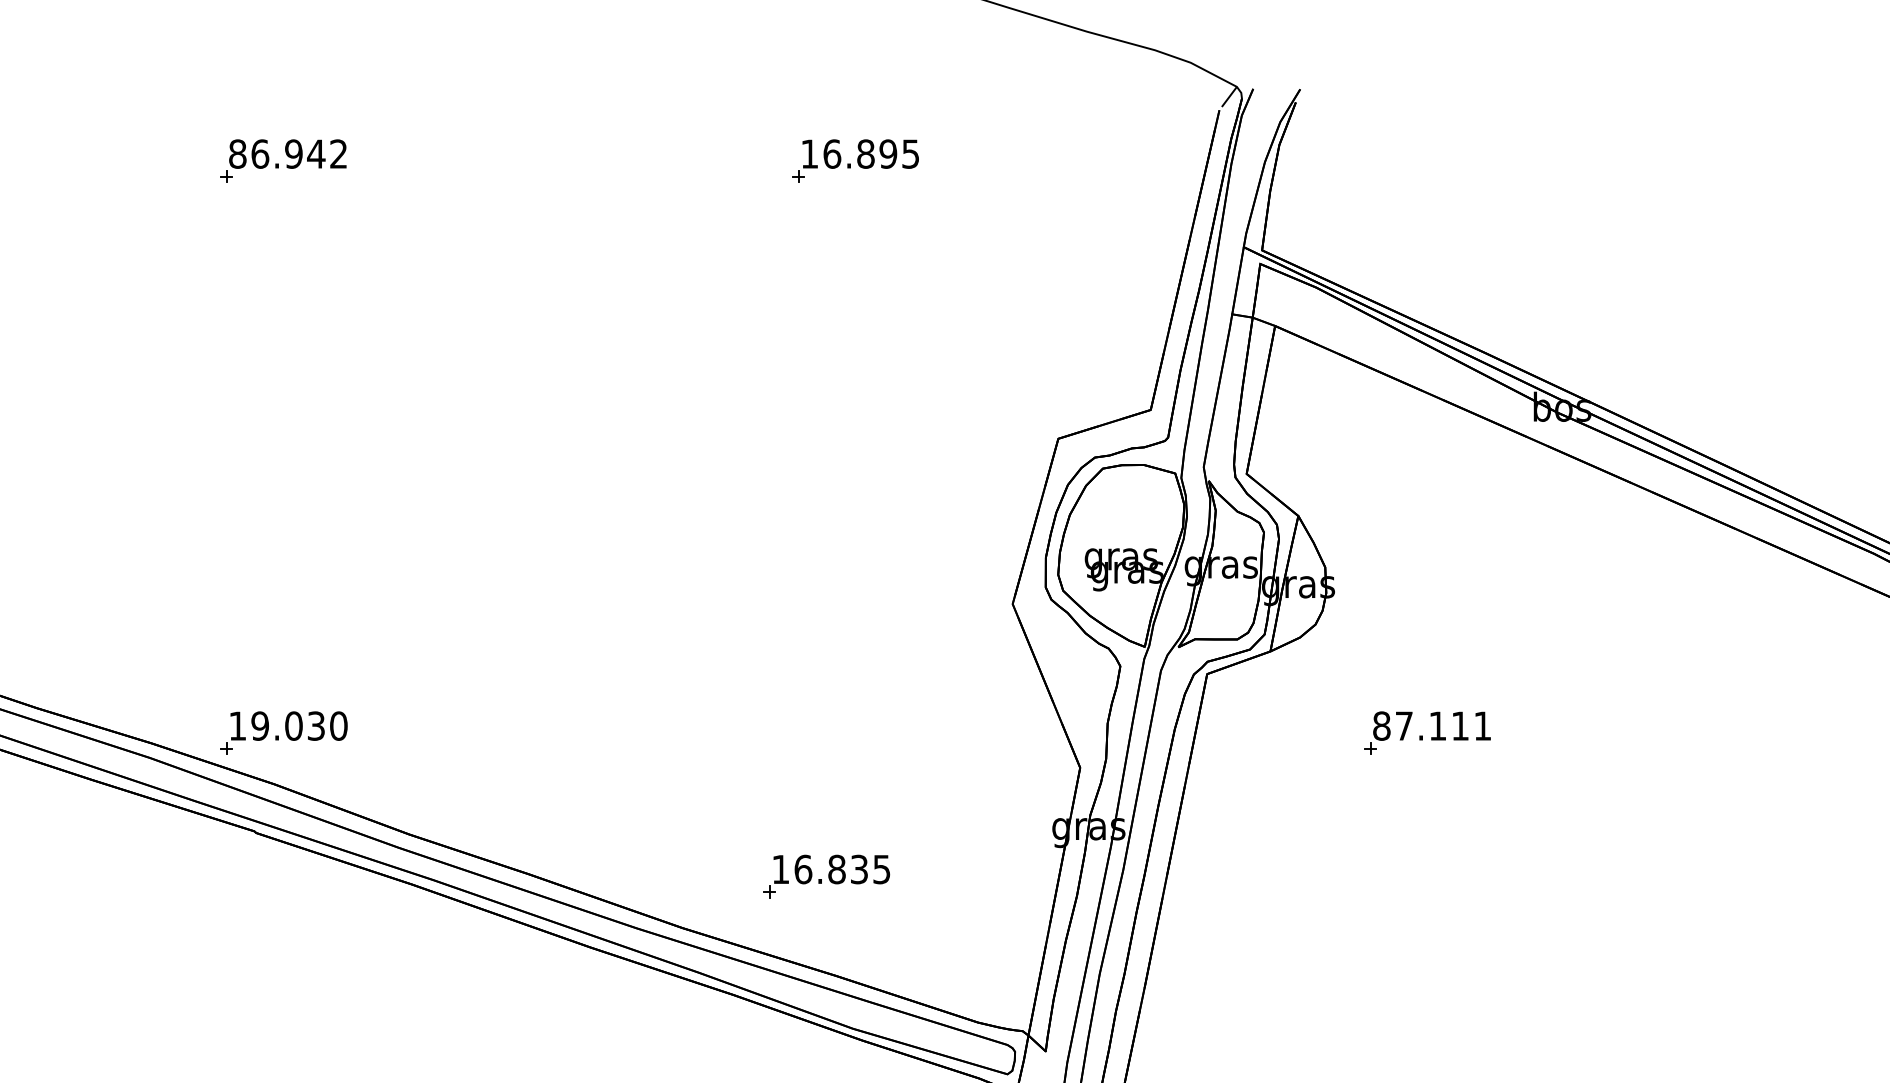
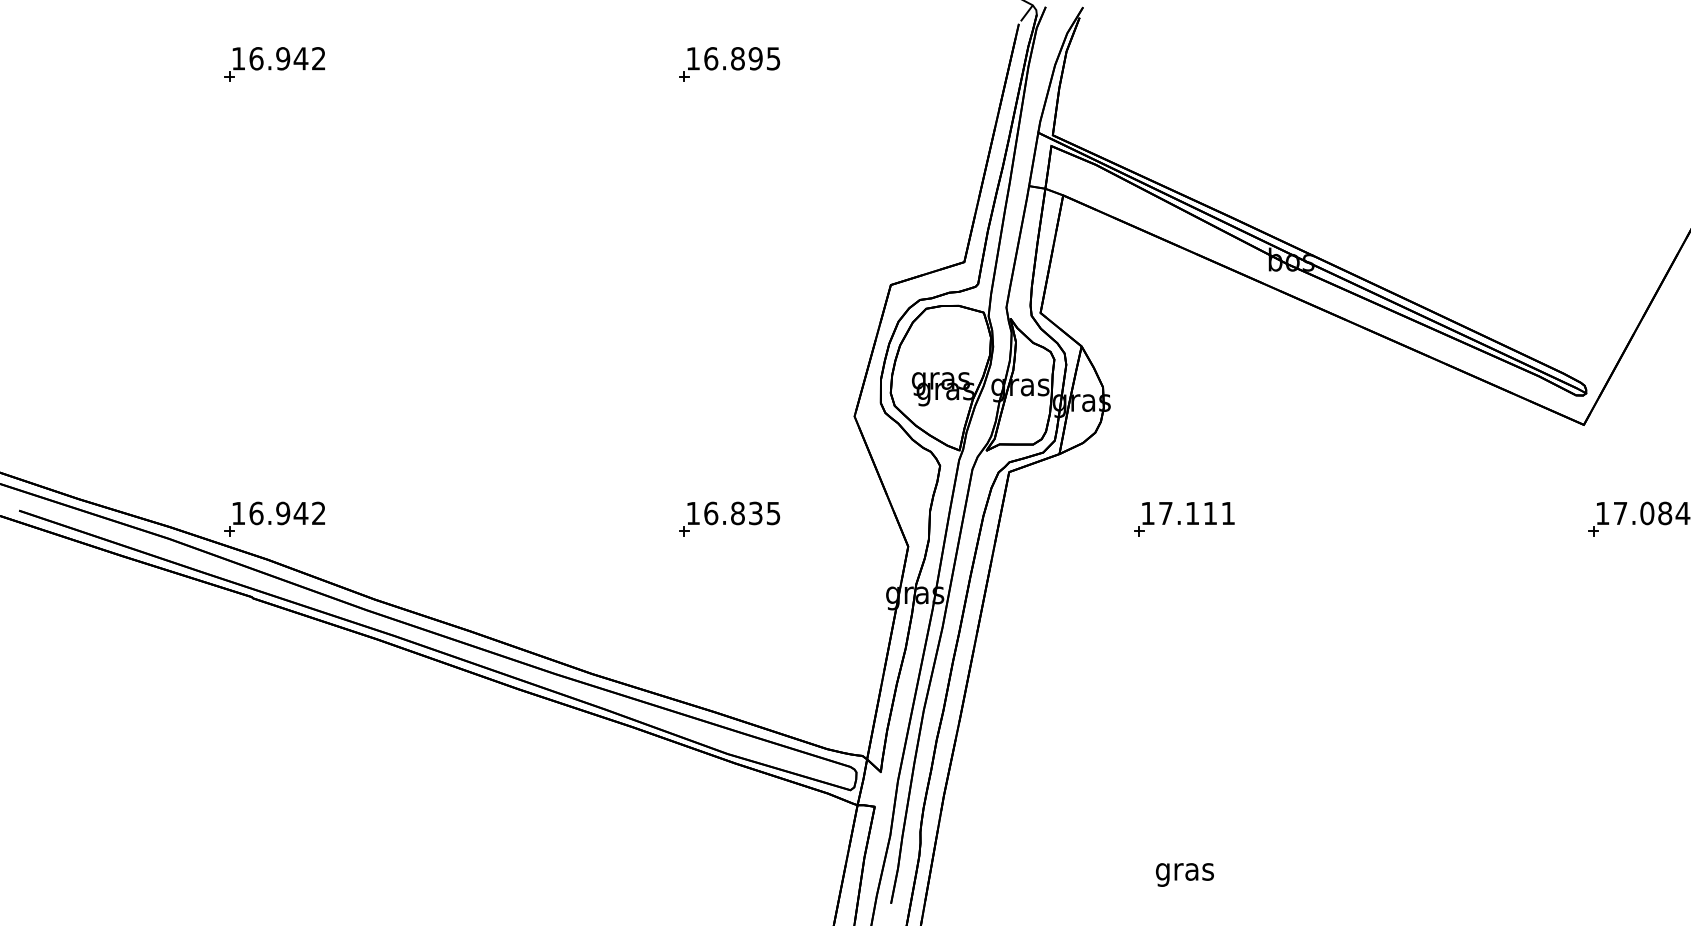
text: (237, 153) -> (238, 58), 86.942 -> 16.942
text: (299, 726) -> (287, 513), 19.030 -> 16.942
text: (1381, 726) -> (1147, 513), 87.111 -> 17.111
part: (826, 875) -> (729, 518), moved

